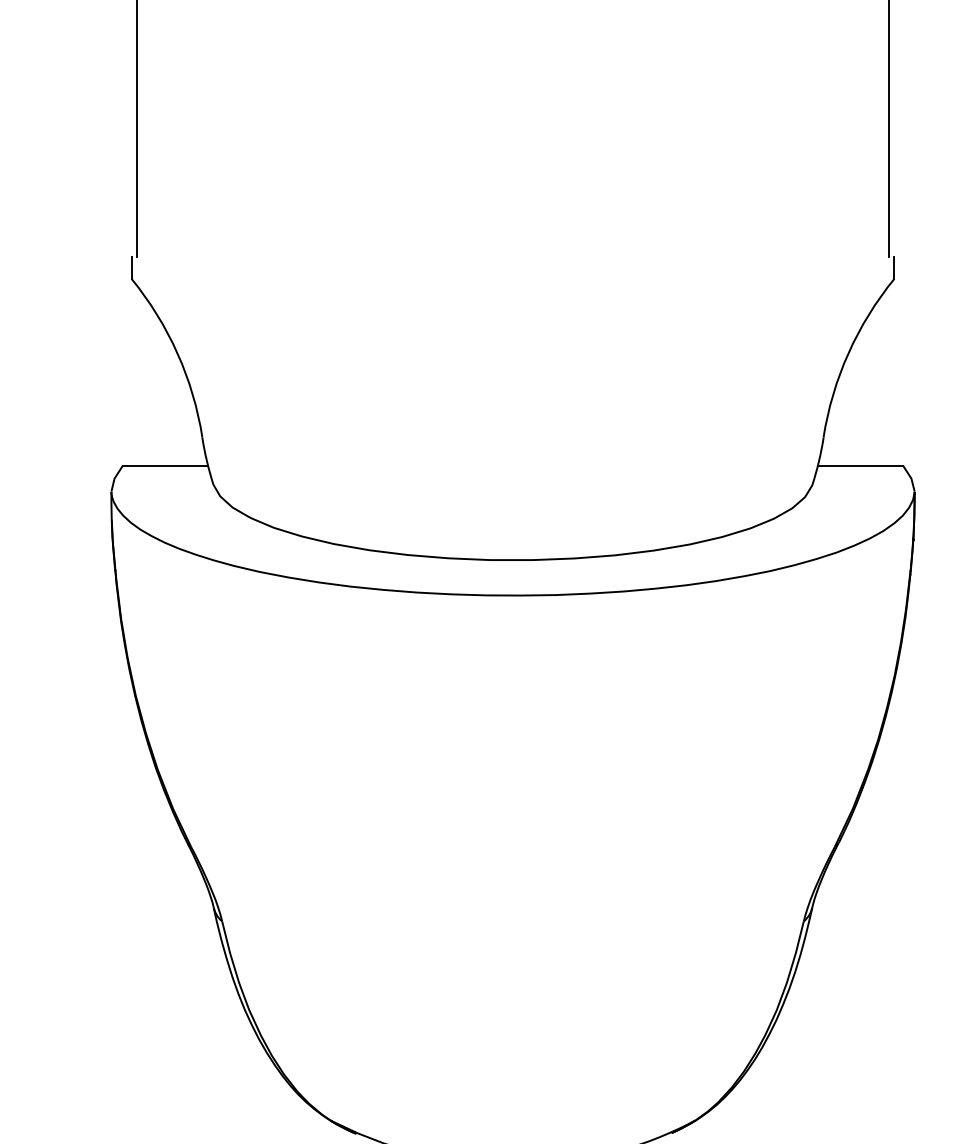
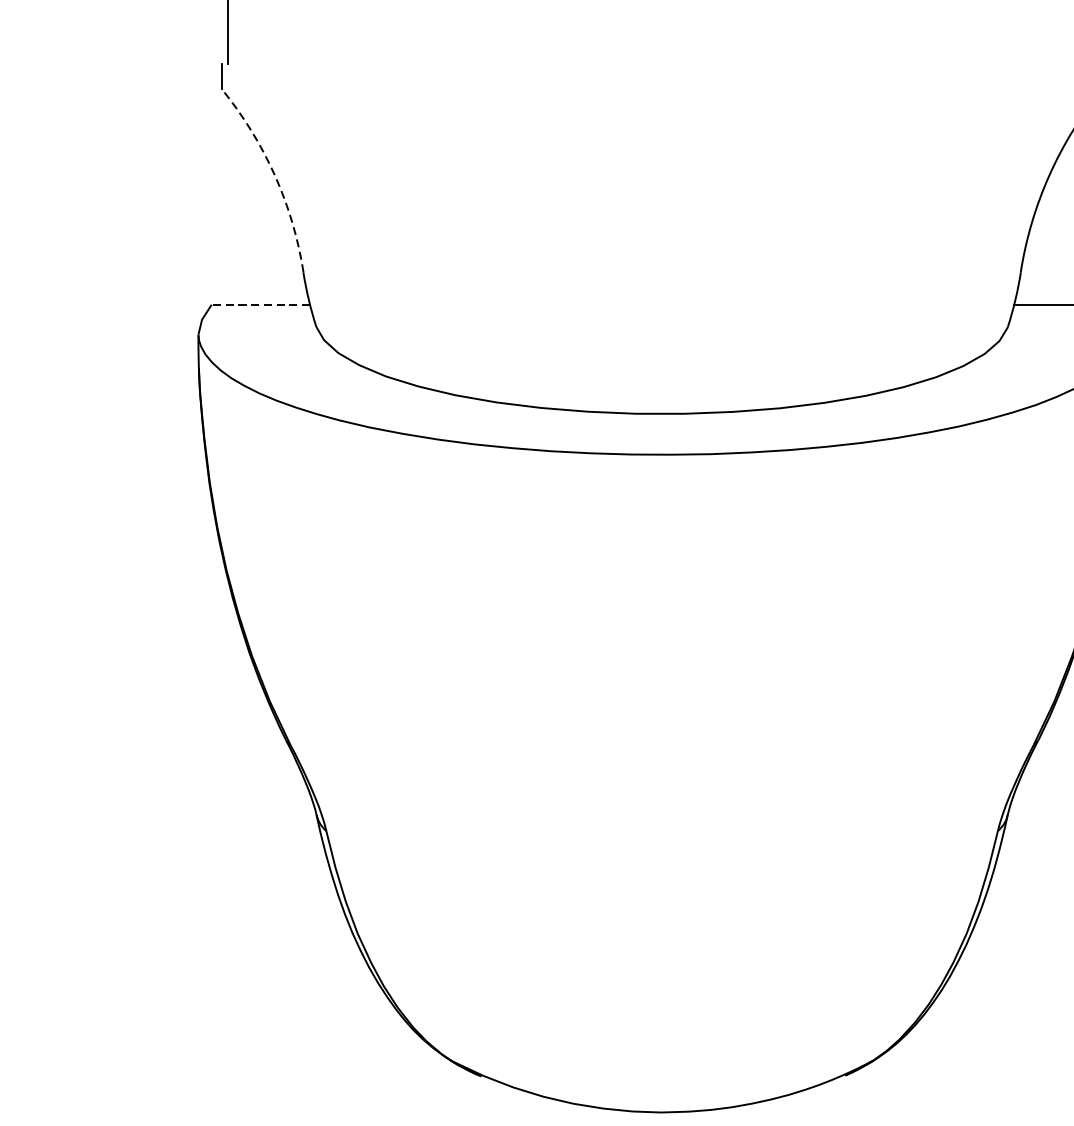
arc: (177, 353) -> (274, 175), solid -> dashed
line: (165, 465) -> (260, 304), solid -> dashed

